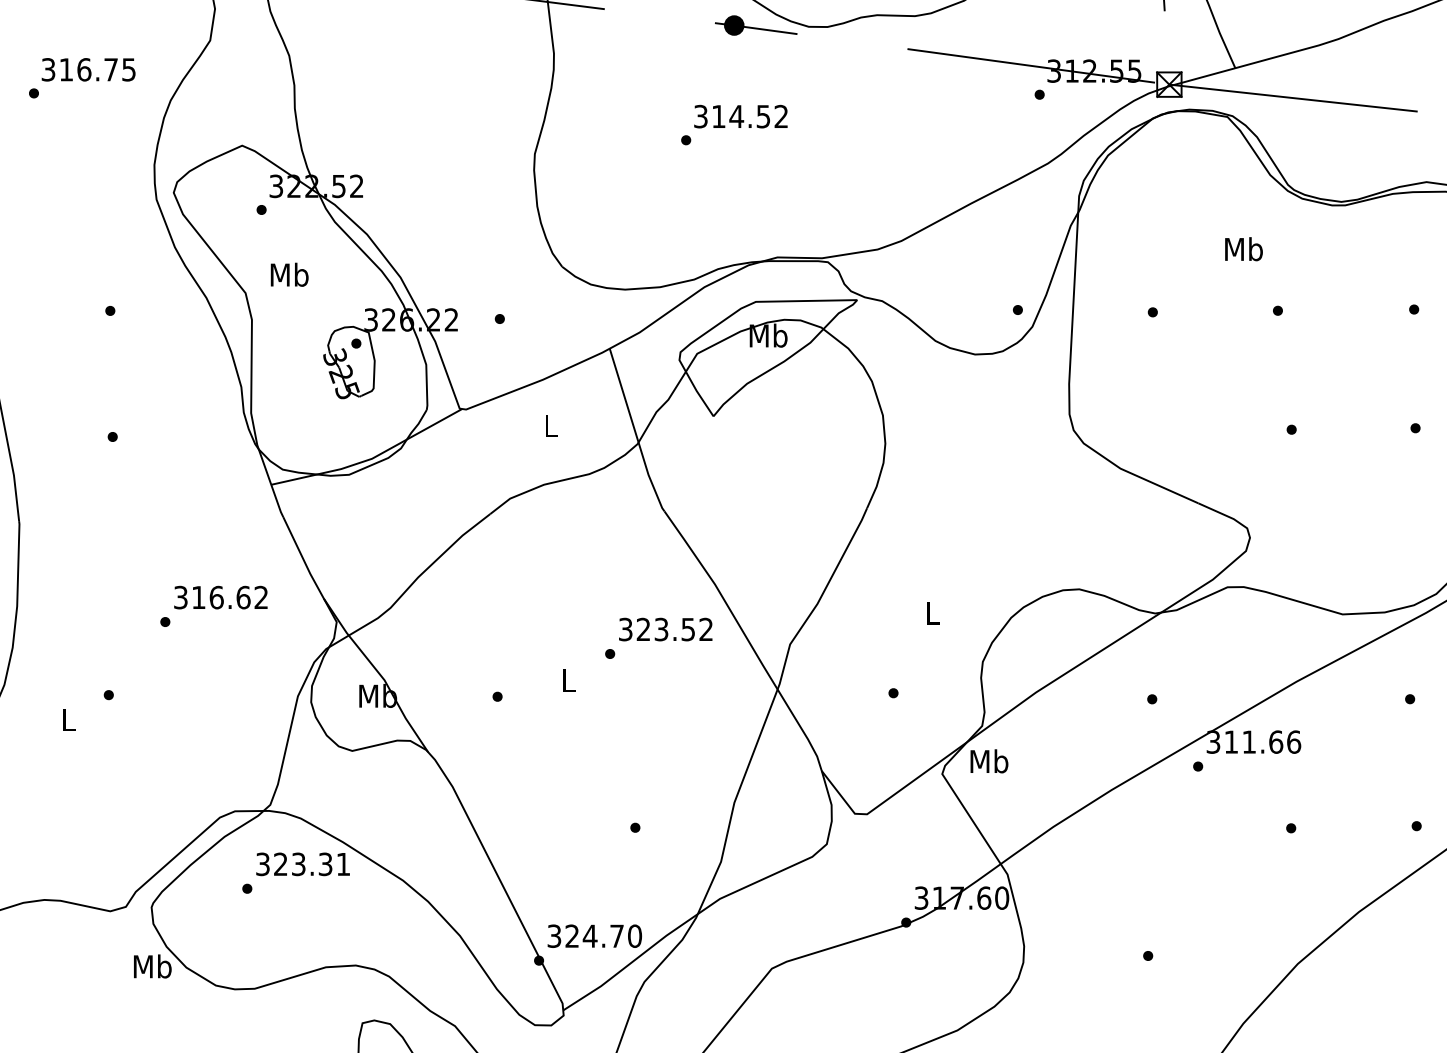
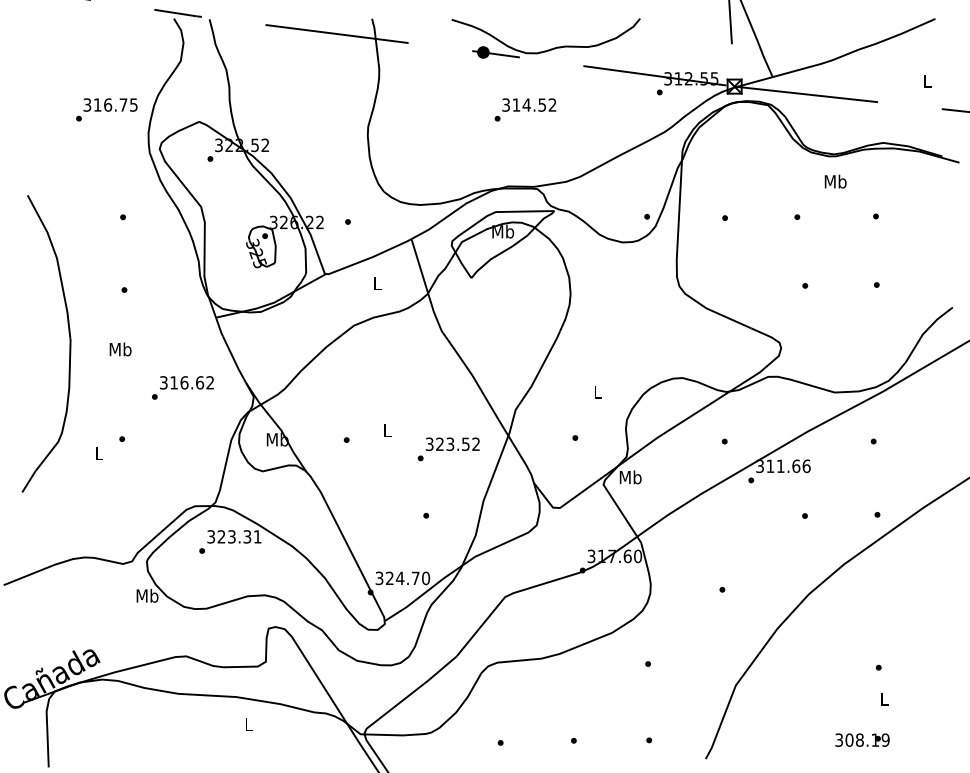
text: (81, 77) -> (106, 109), moved
text: (734, 124) -> (525, 109), moved
text: (1243, 248) -> (835, 181), moved
text: (289, 274) -> (120, 349), moved
text: (658, 638) -> (448, 449), moved

